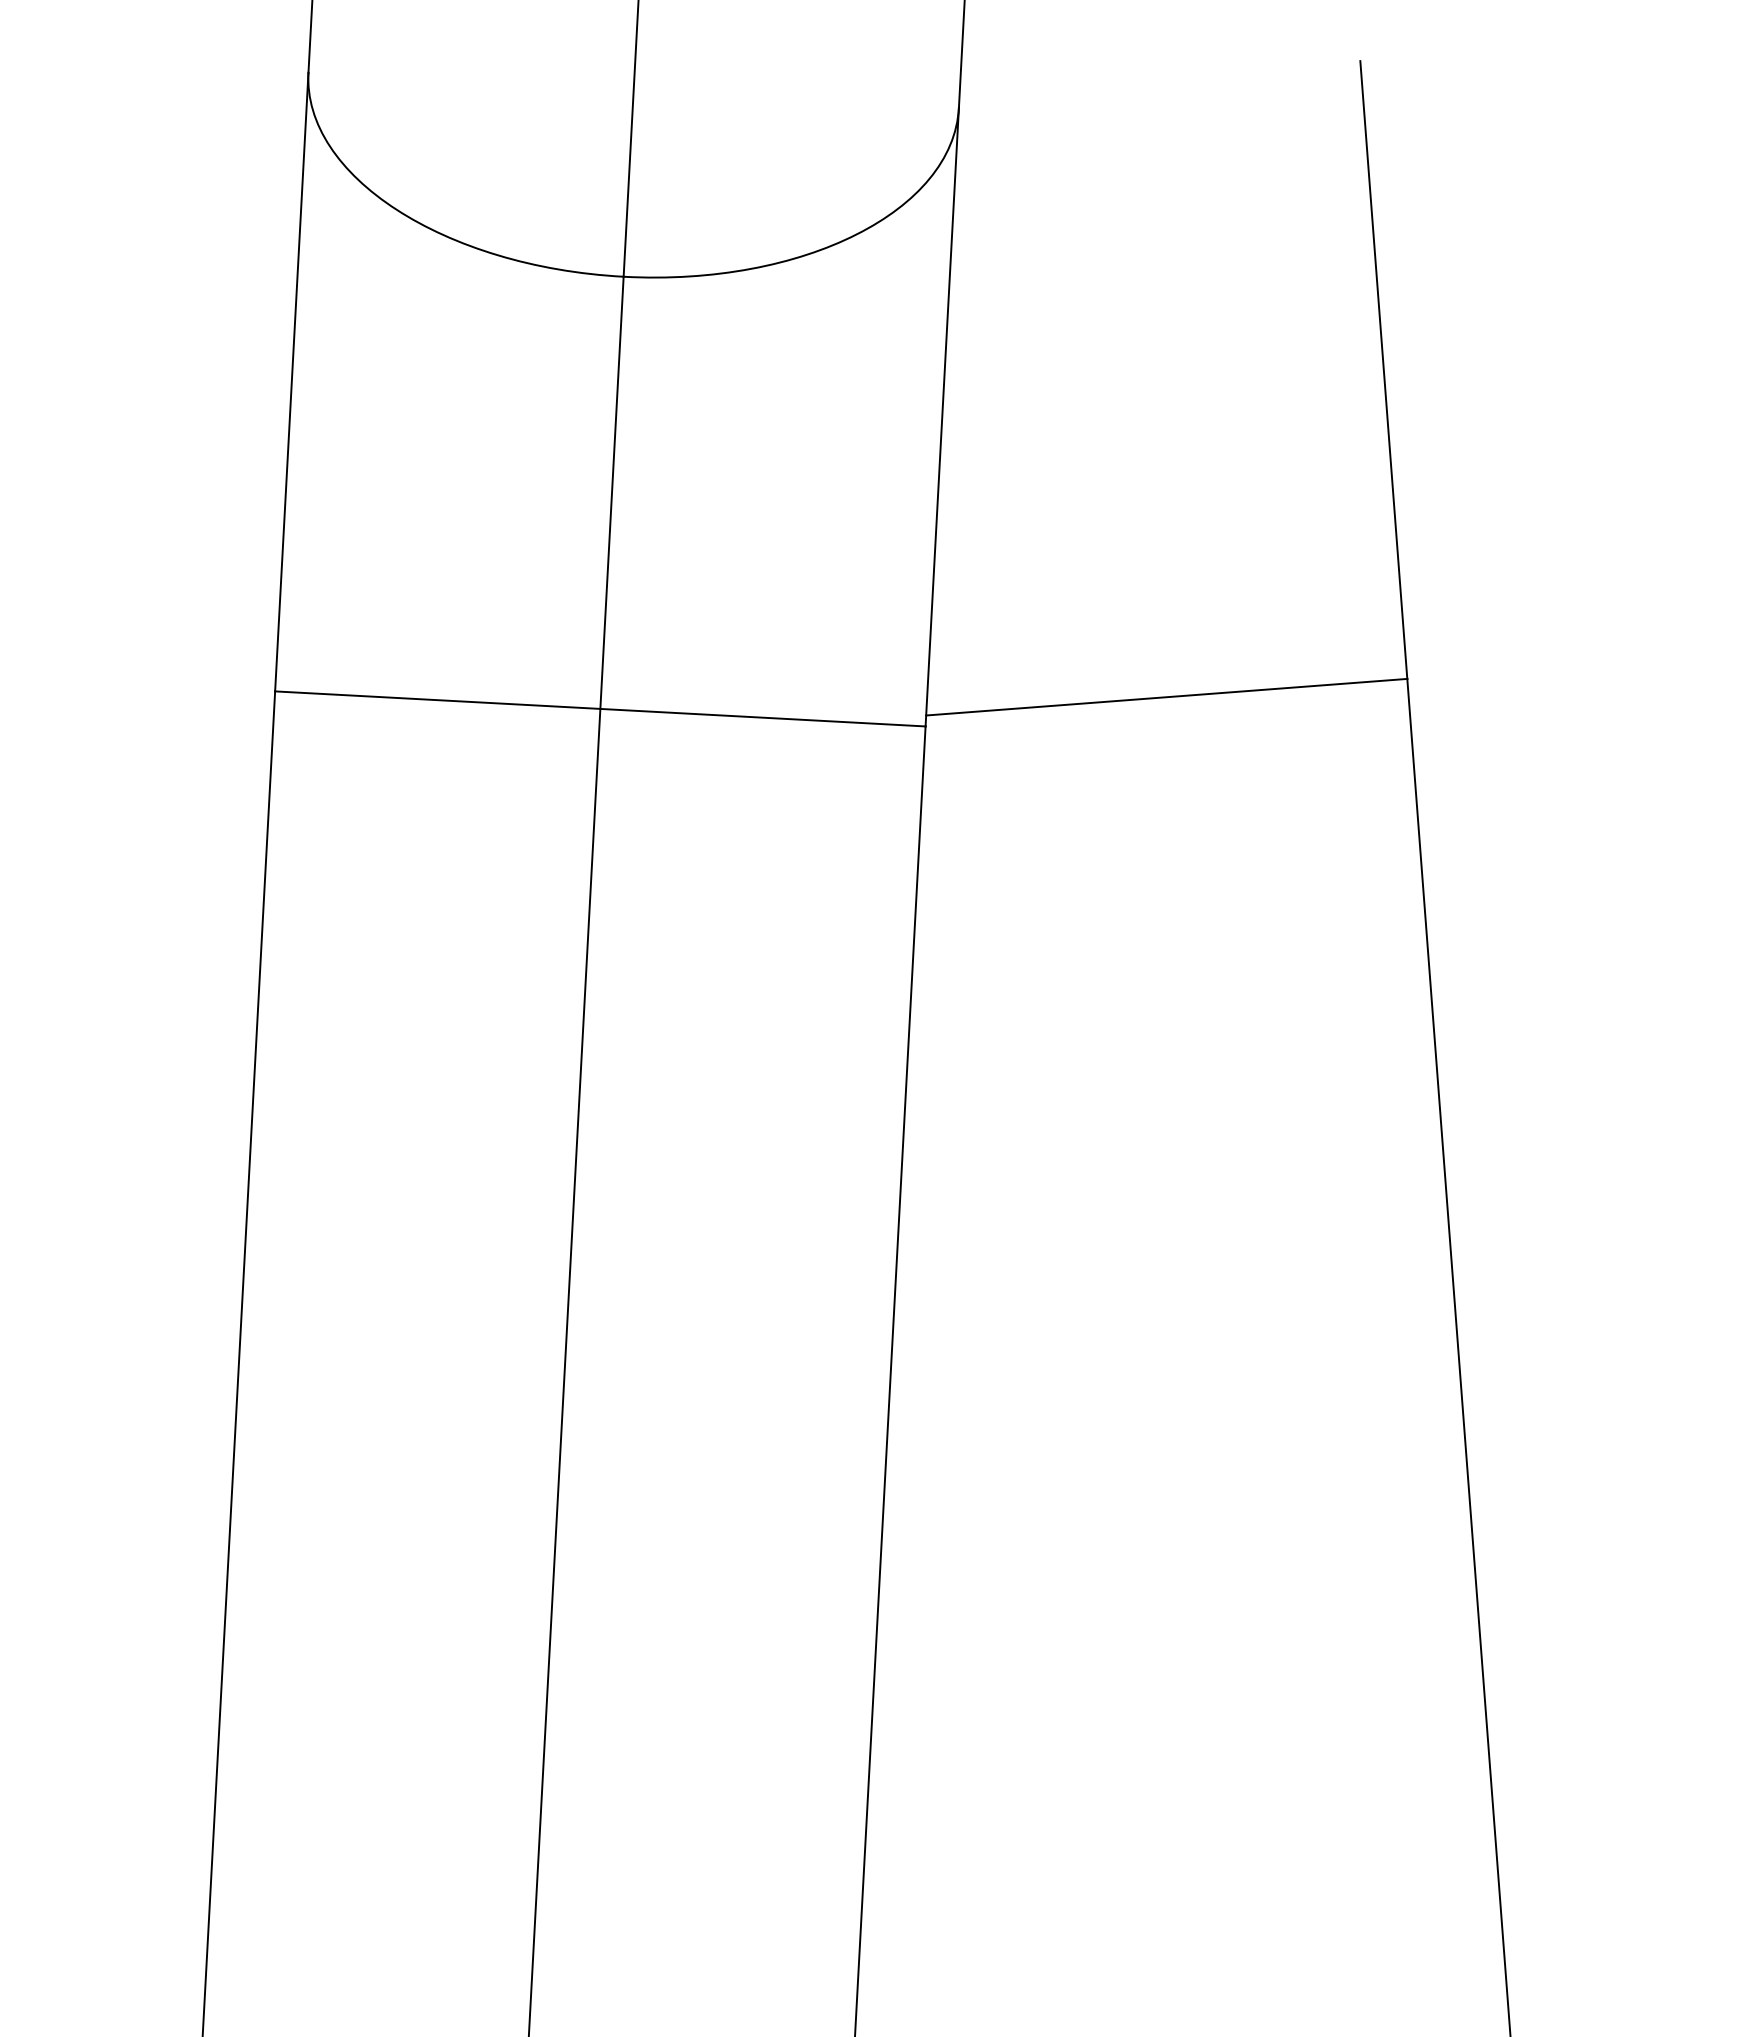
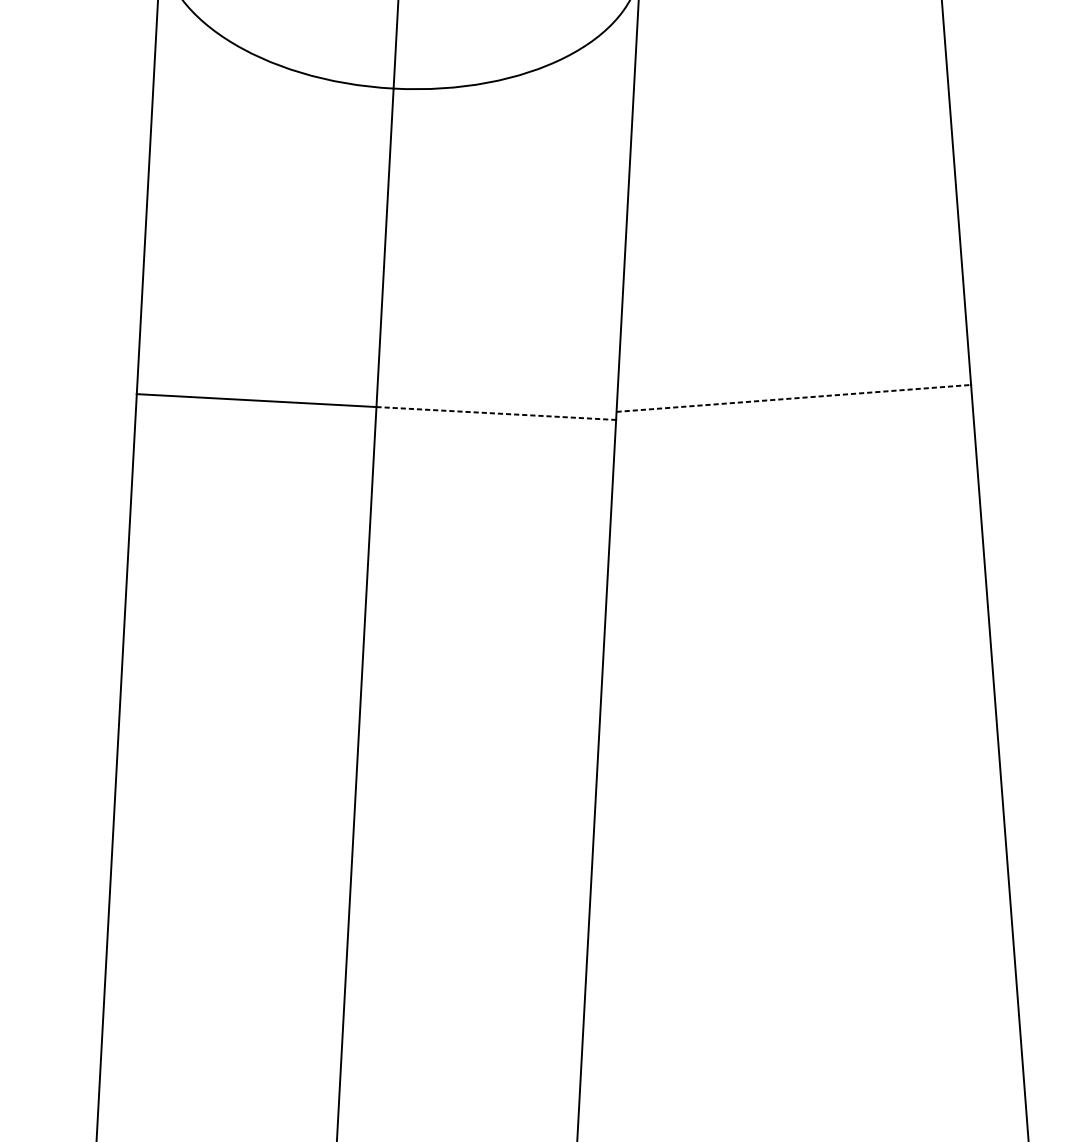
line: (1167, 697) -> (794, 398), solid -> dashed
line: (762, 717) -> (495, 413), solid -> dashed

